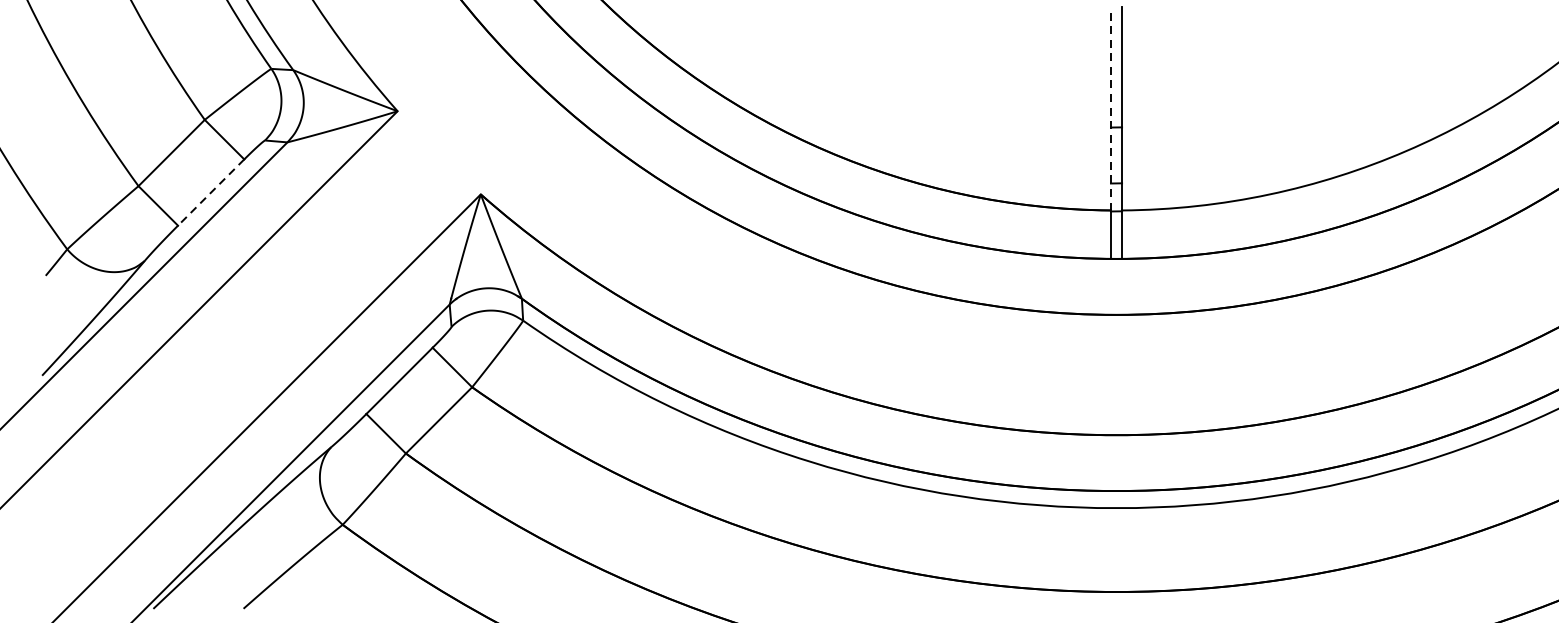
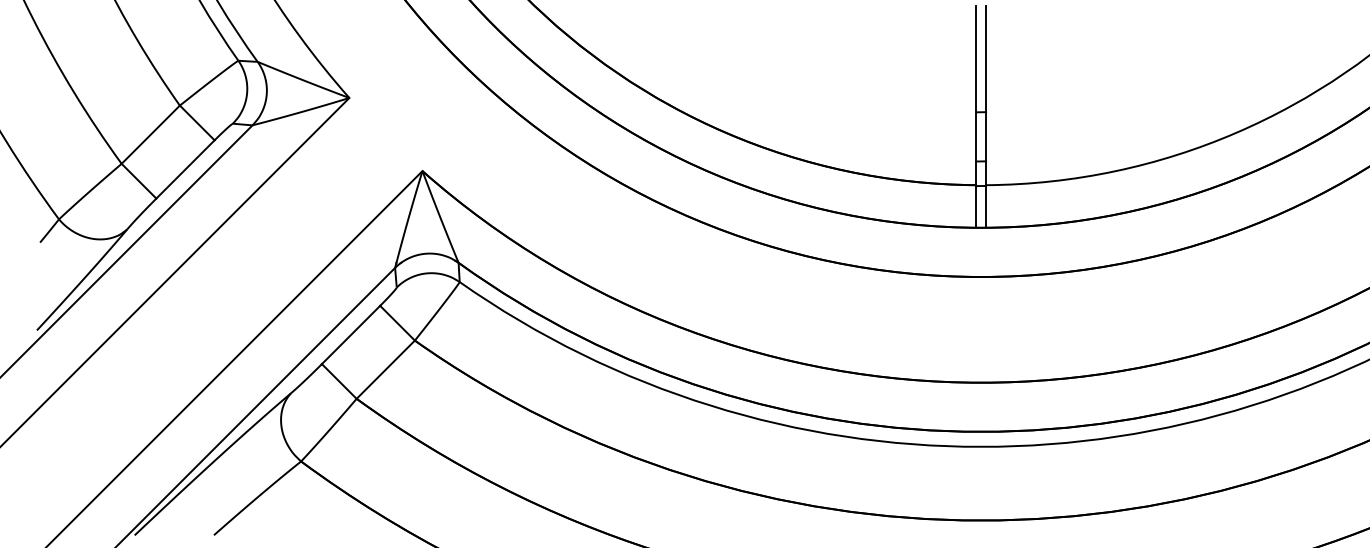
line: (1111, 108) -> (976, 95), dashed -> solid
line: (211, 192) -> (185, 169), dashed -> solid

